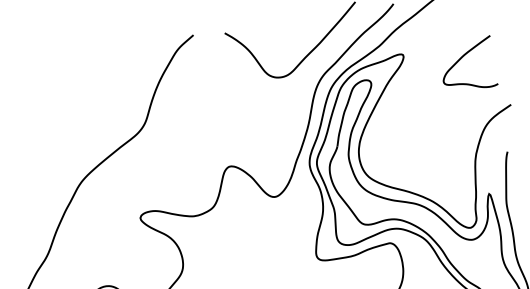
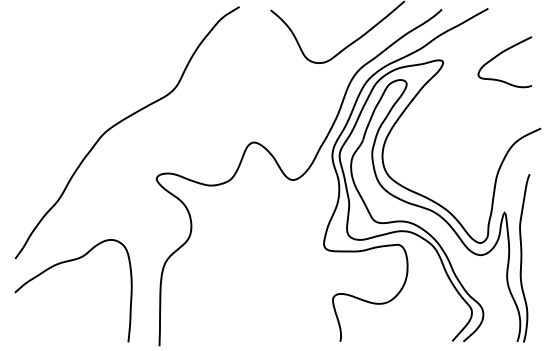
curve: (461, 59) -> (499, 55), moved

